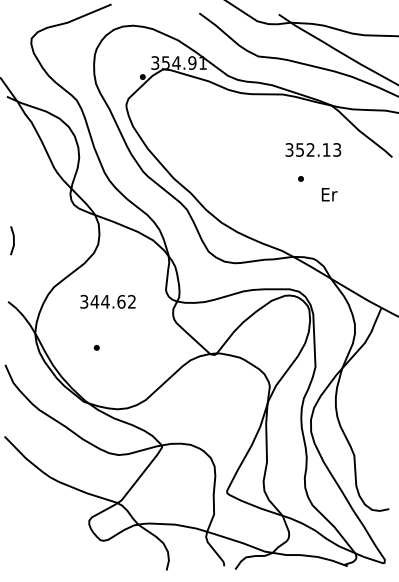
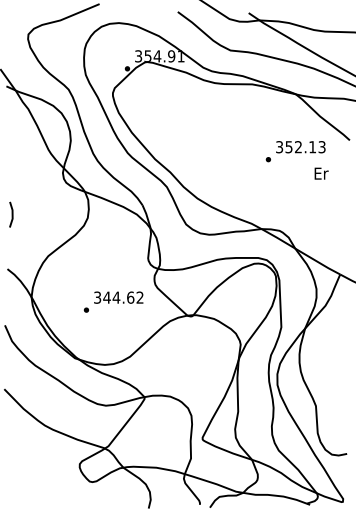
text: (313, 149) -> (300, 146), moved
text: (329, 194) -> (321, 173), moved
text: (107, 301) -> (118, 297), moved

